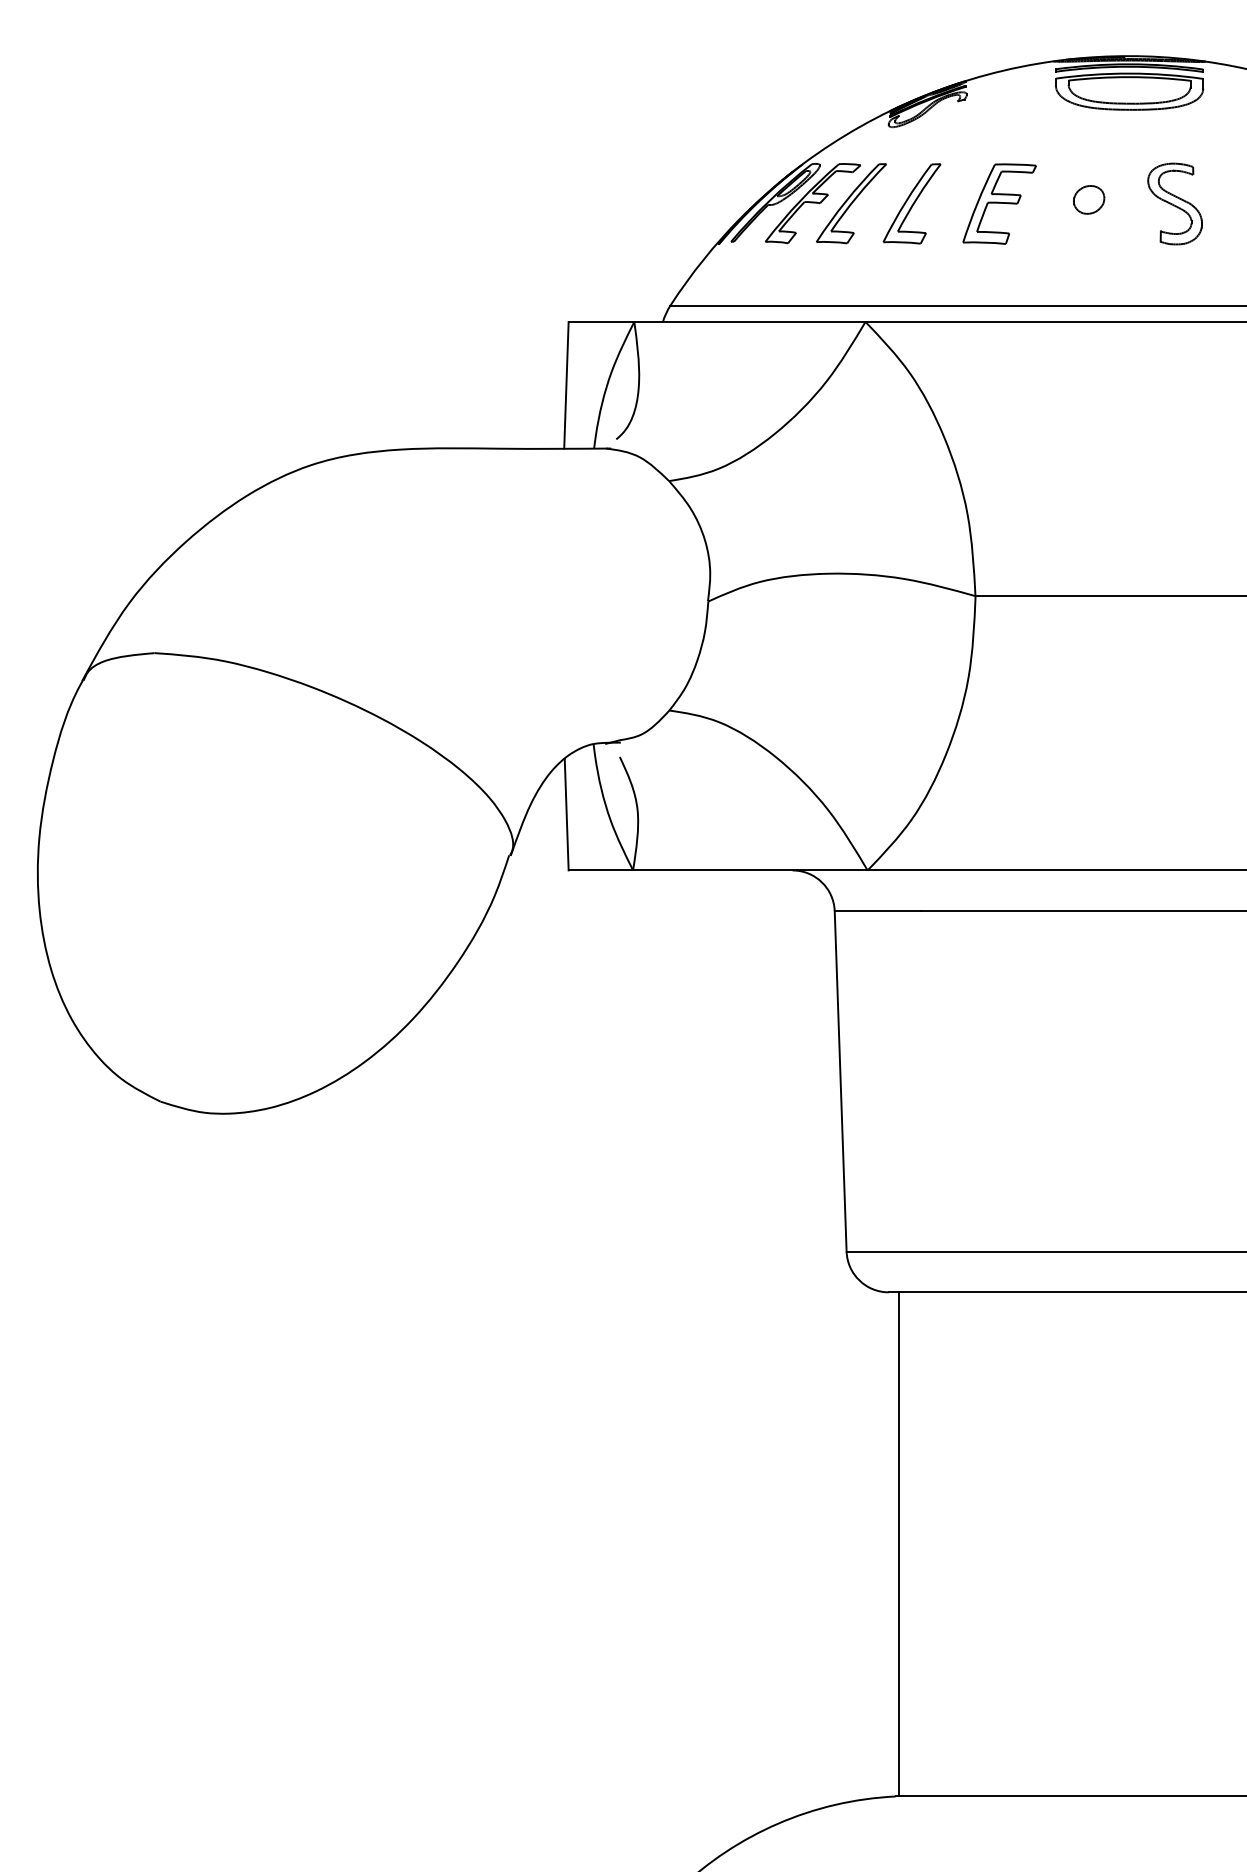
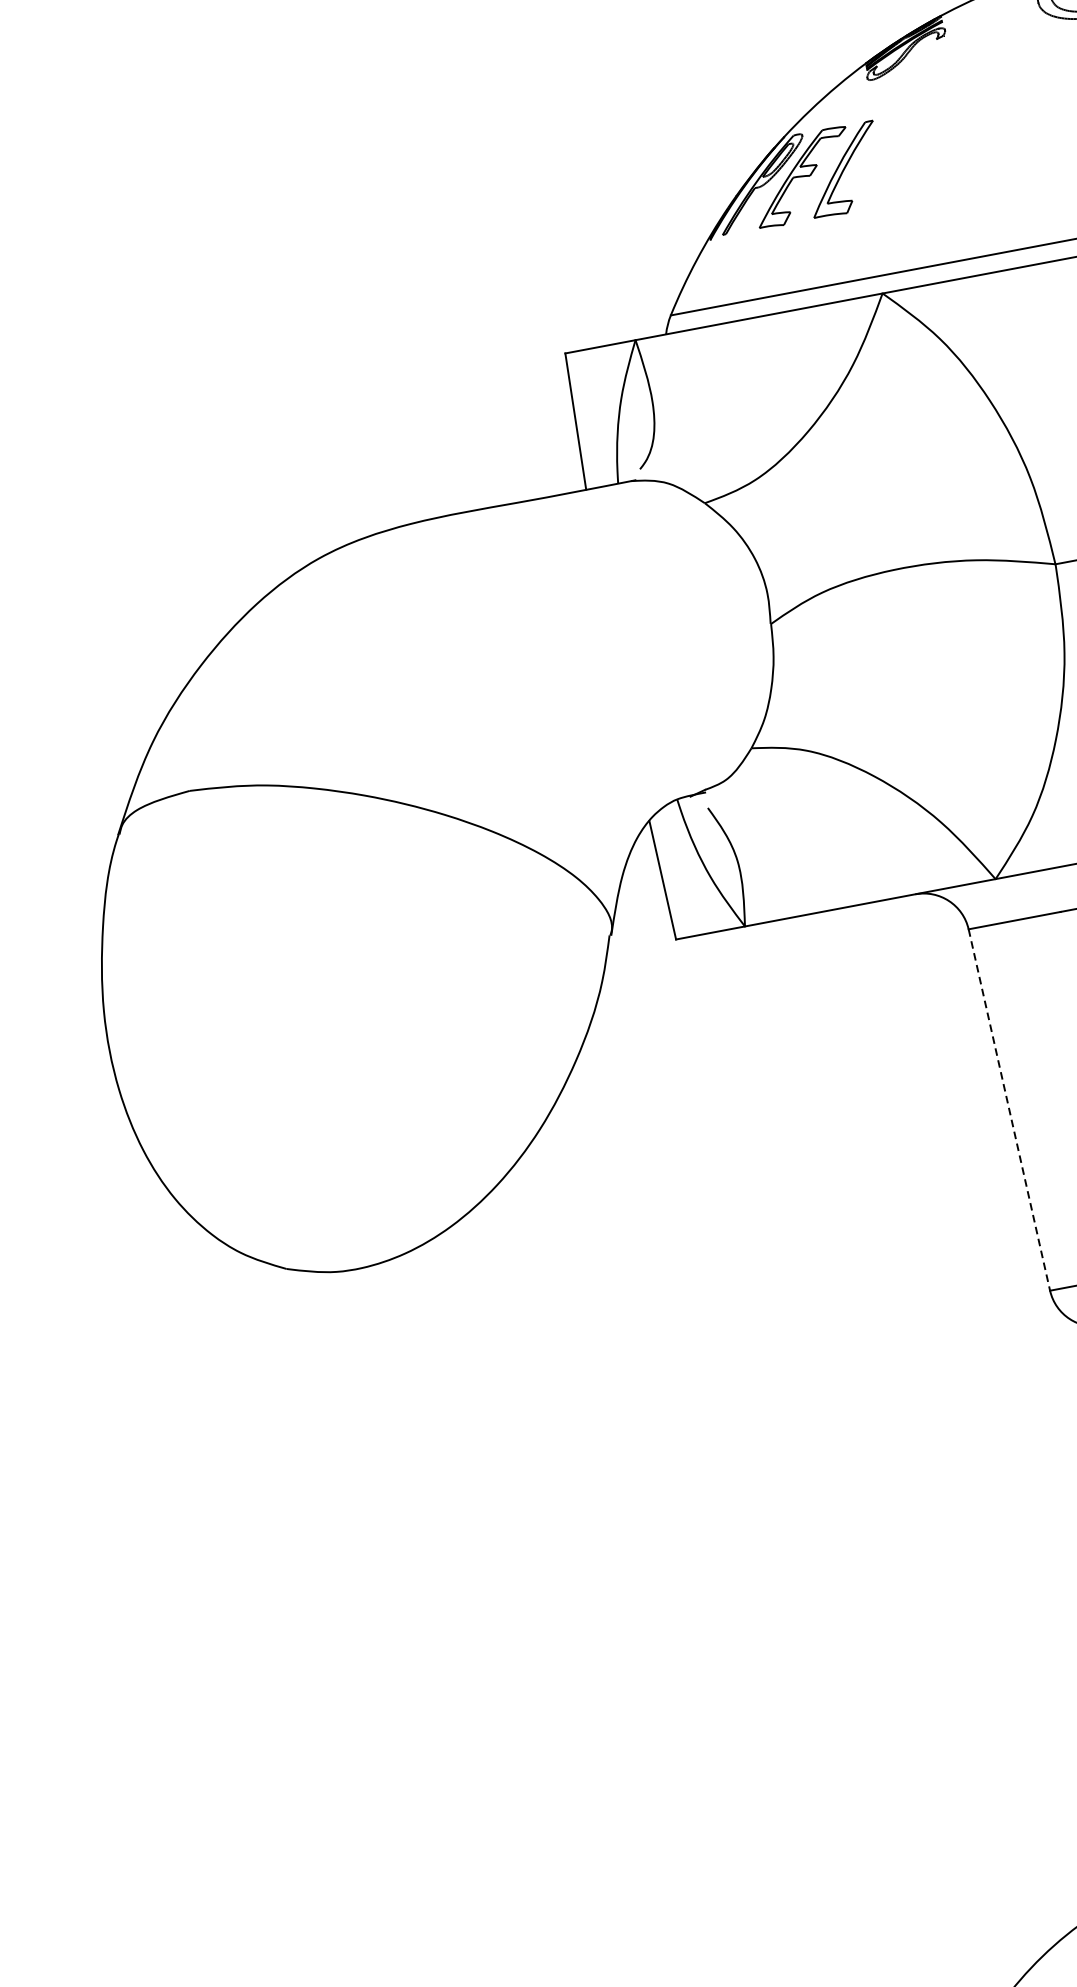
part: (911, 203) -> (907, 157), removed
part: (999, 203) -> (1001, 139), removed
line: (840, 1081) -> (1009, 1110), solid -> dashed

